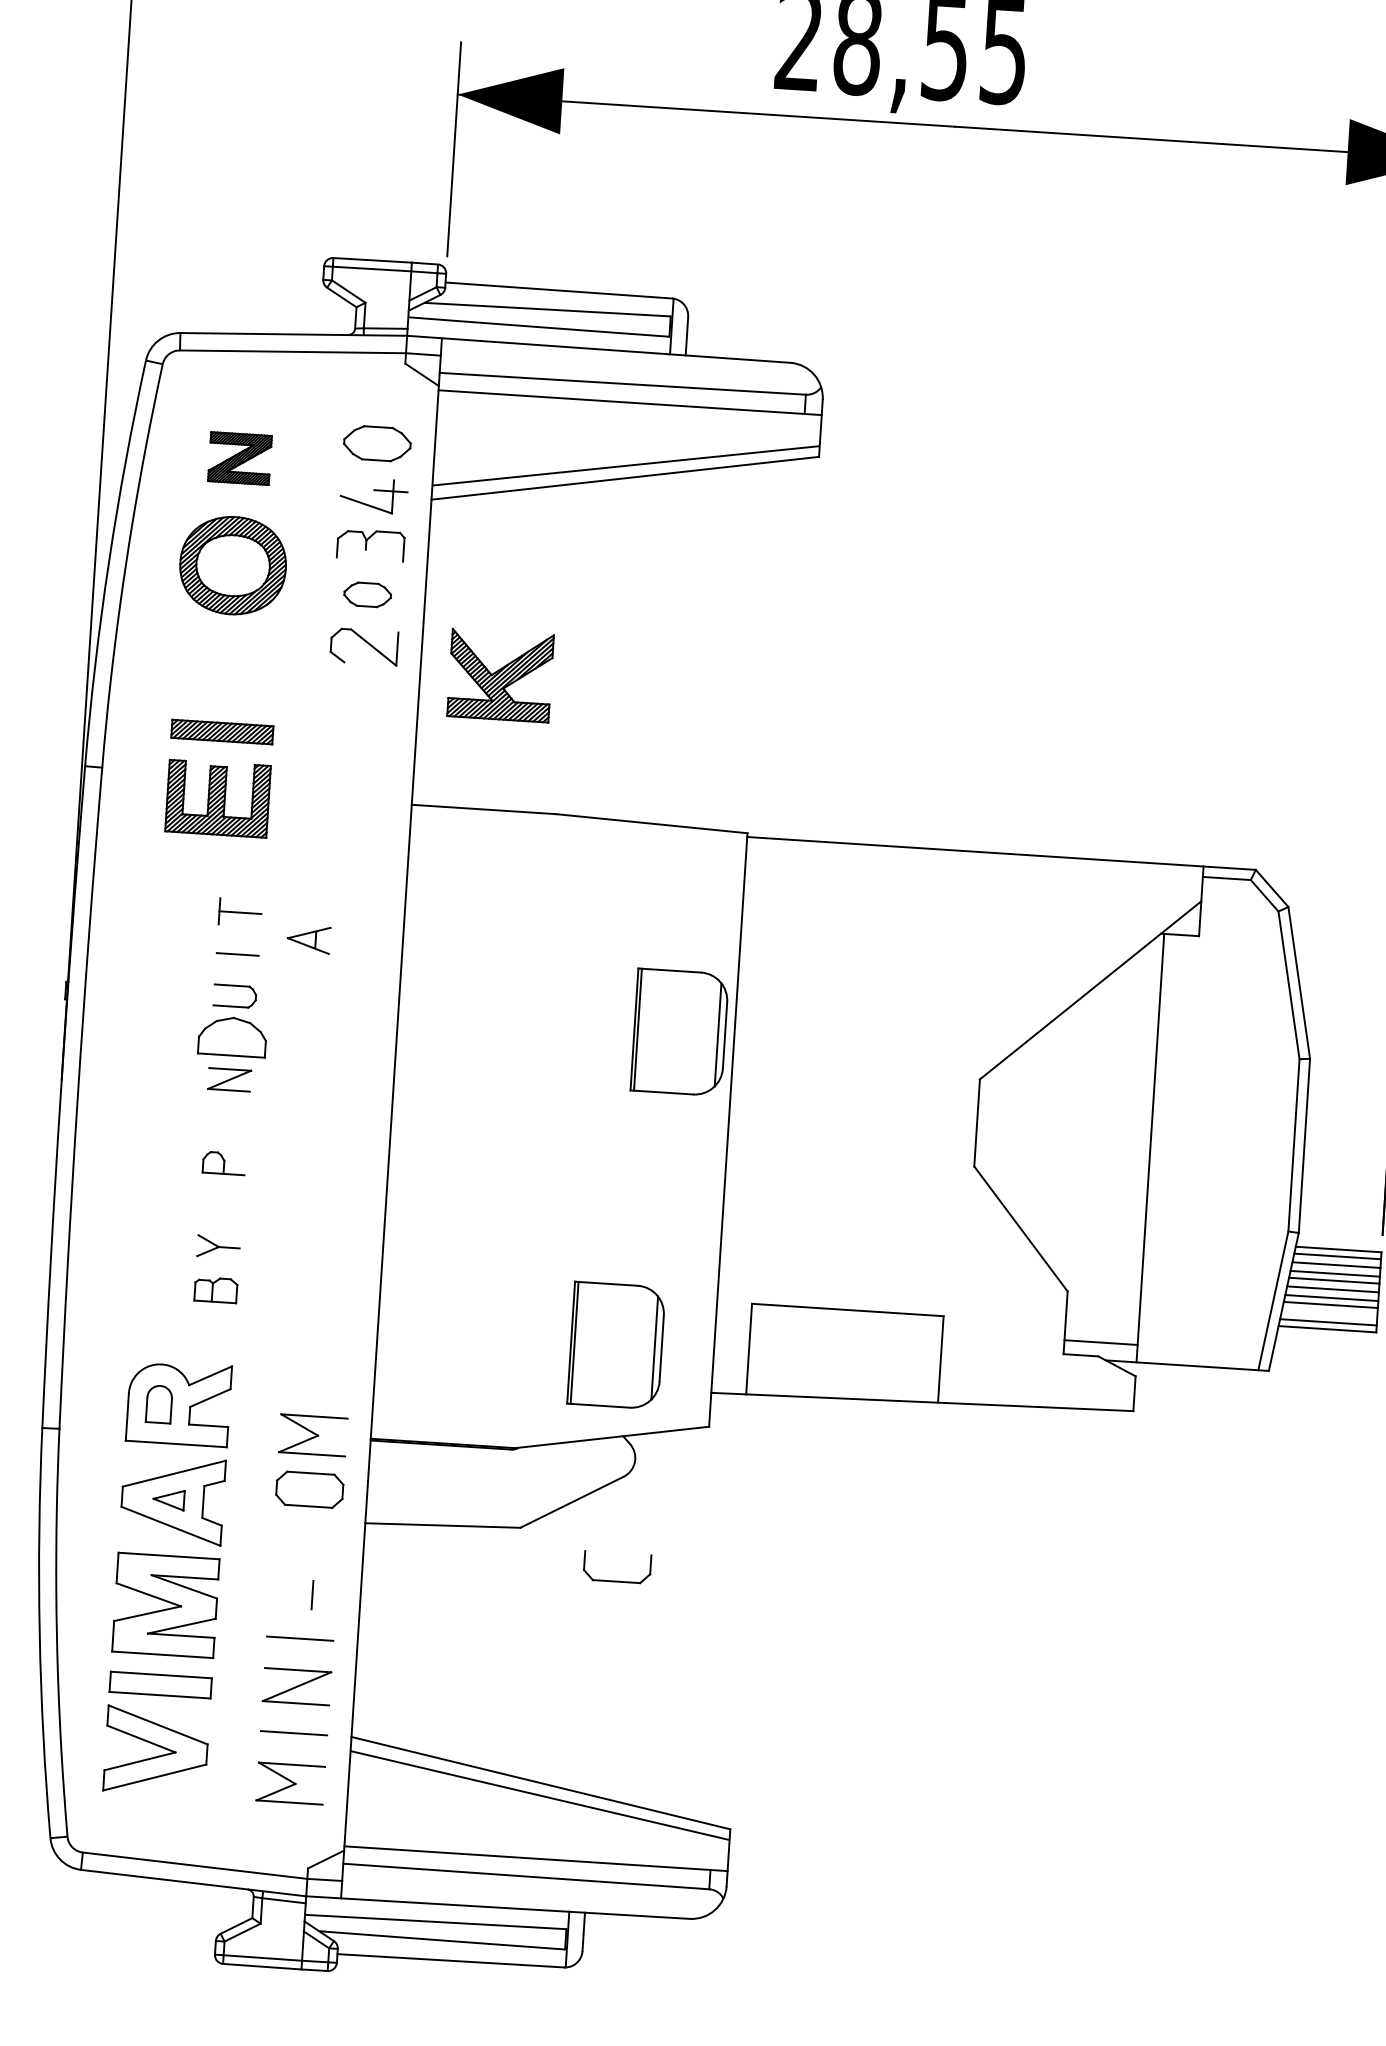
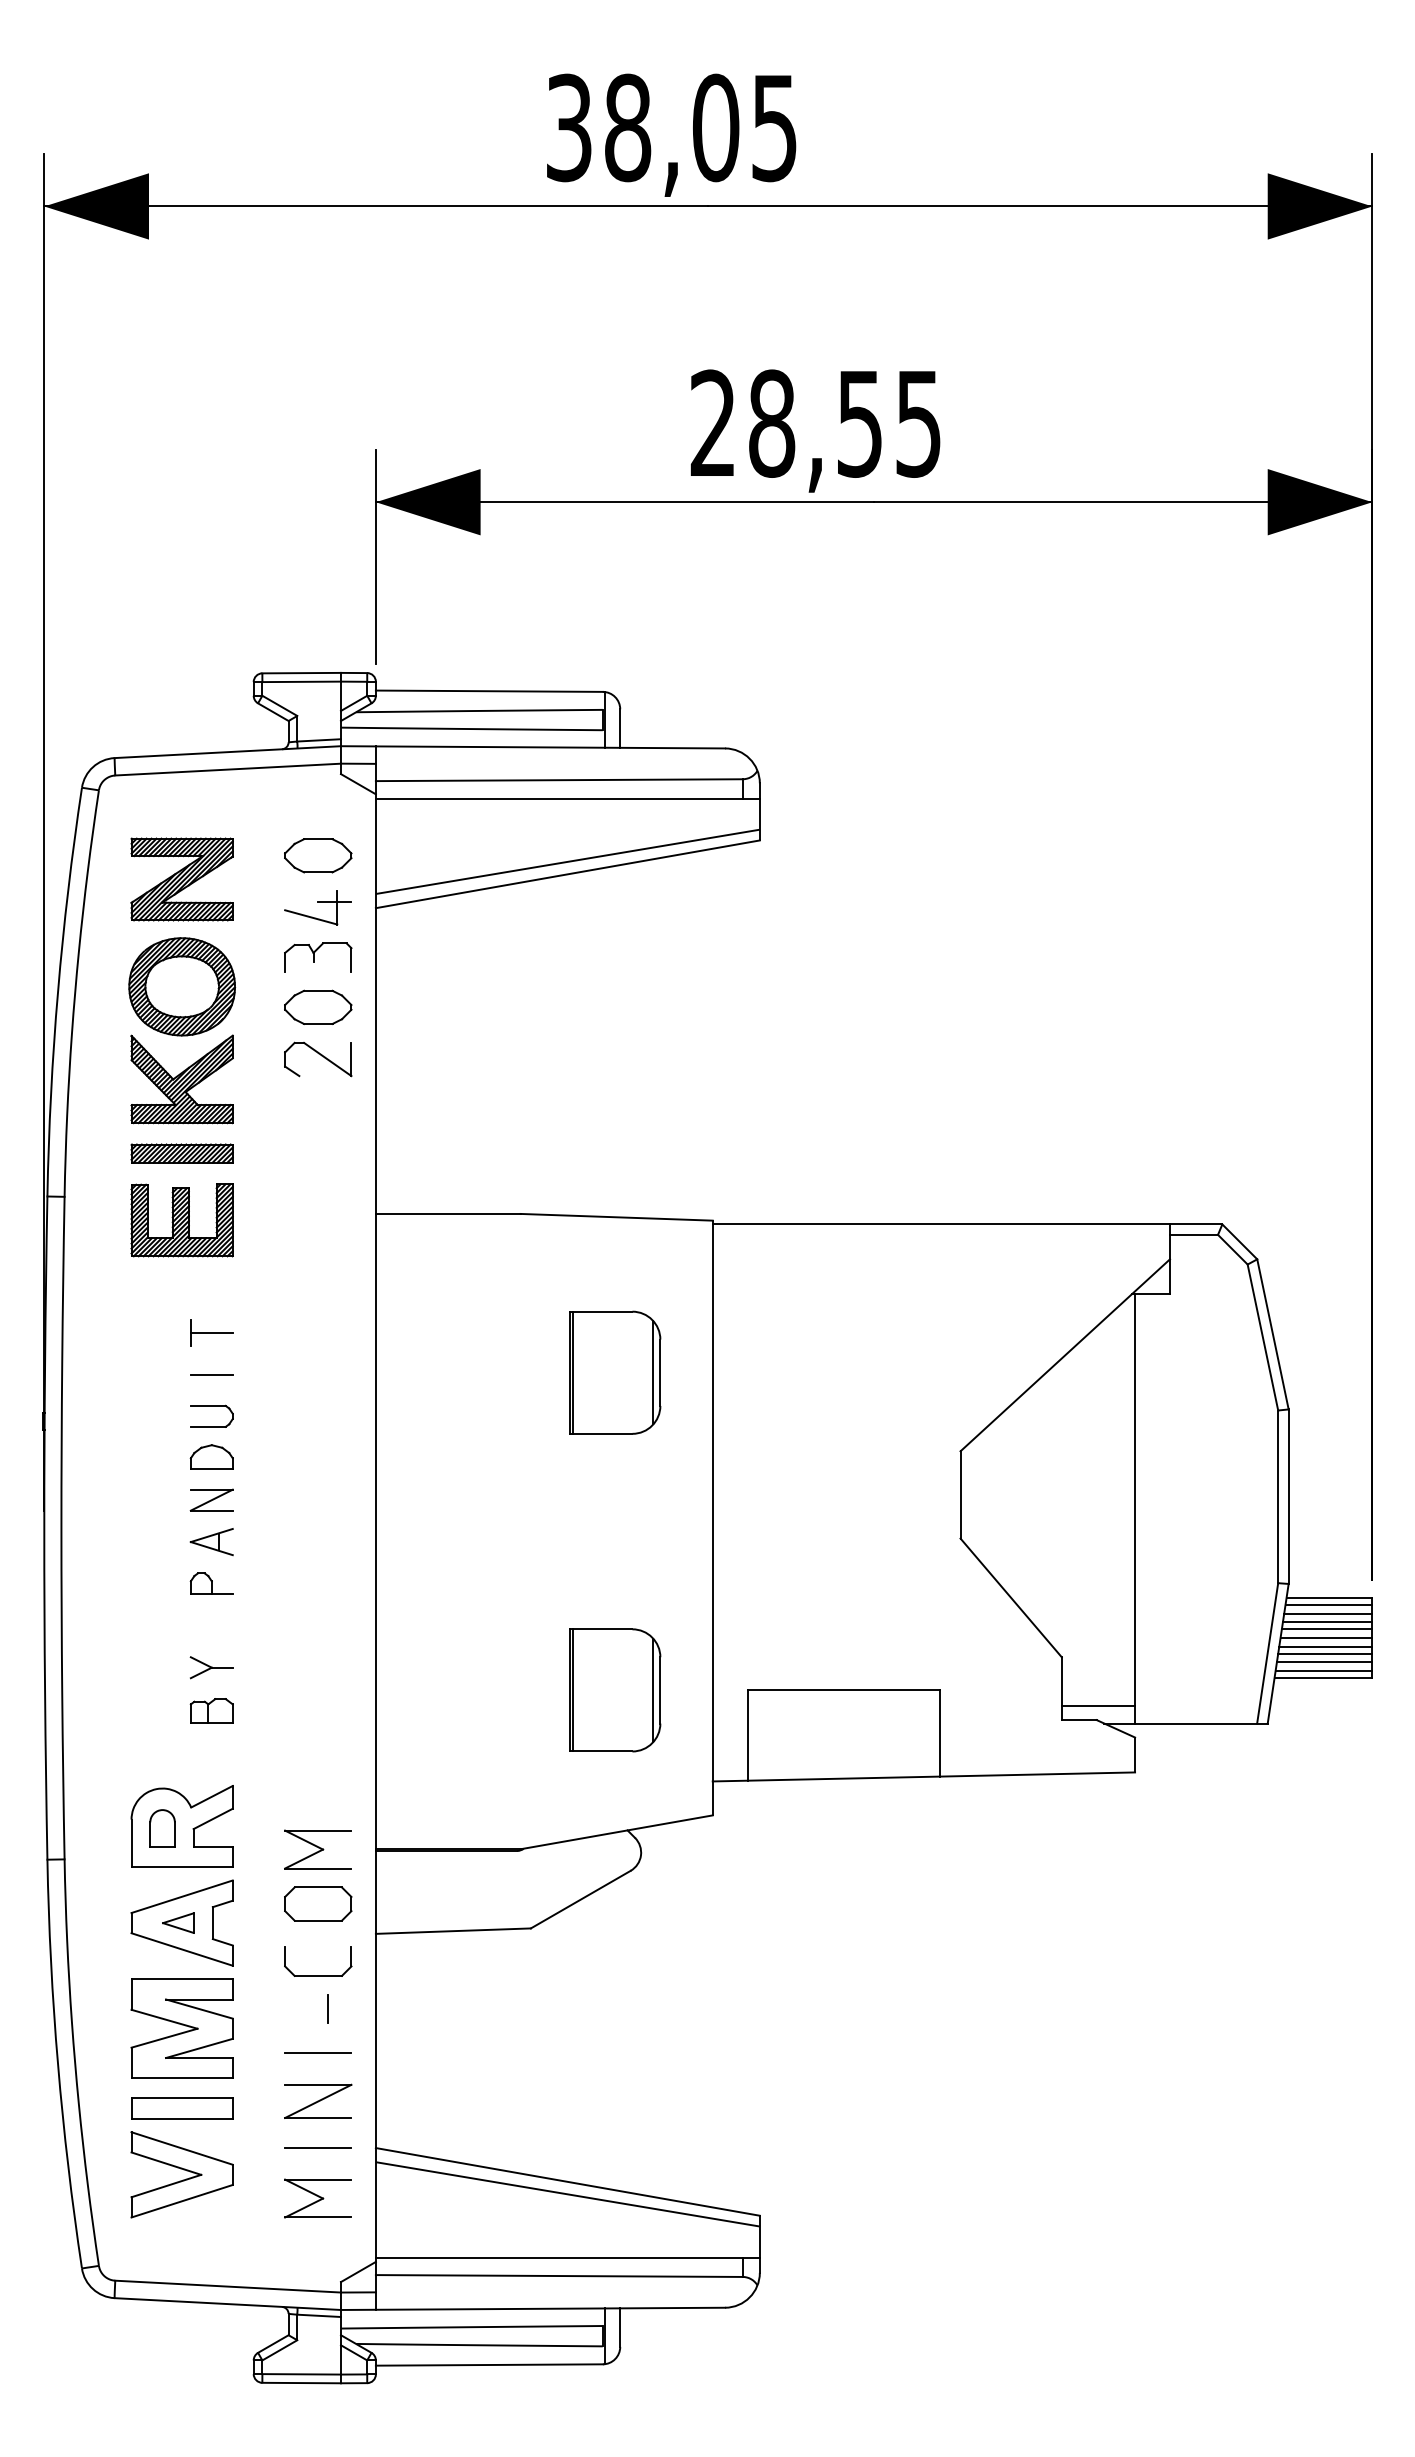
part: (239, 458) -> (181, 879), size x1.67
part: (367, 594) -> (318, 1006), size x1.43
part: (499, 675) -> (181, 1079), moved
part: (308, 939) -> (211, 1542), moved
part: (680, 1032) -> (615, 1372), moved
part: (232, 1036) -> (211, 1456), size x0.62
line: (1329, 1313) -> (1324, 1662), added
part: (616, 1345) -> (615, 1690), moved
part: (616, 1581) -> (318, 1975), moved

